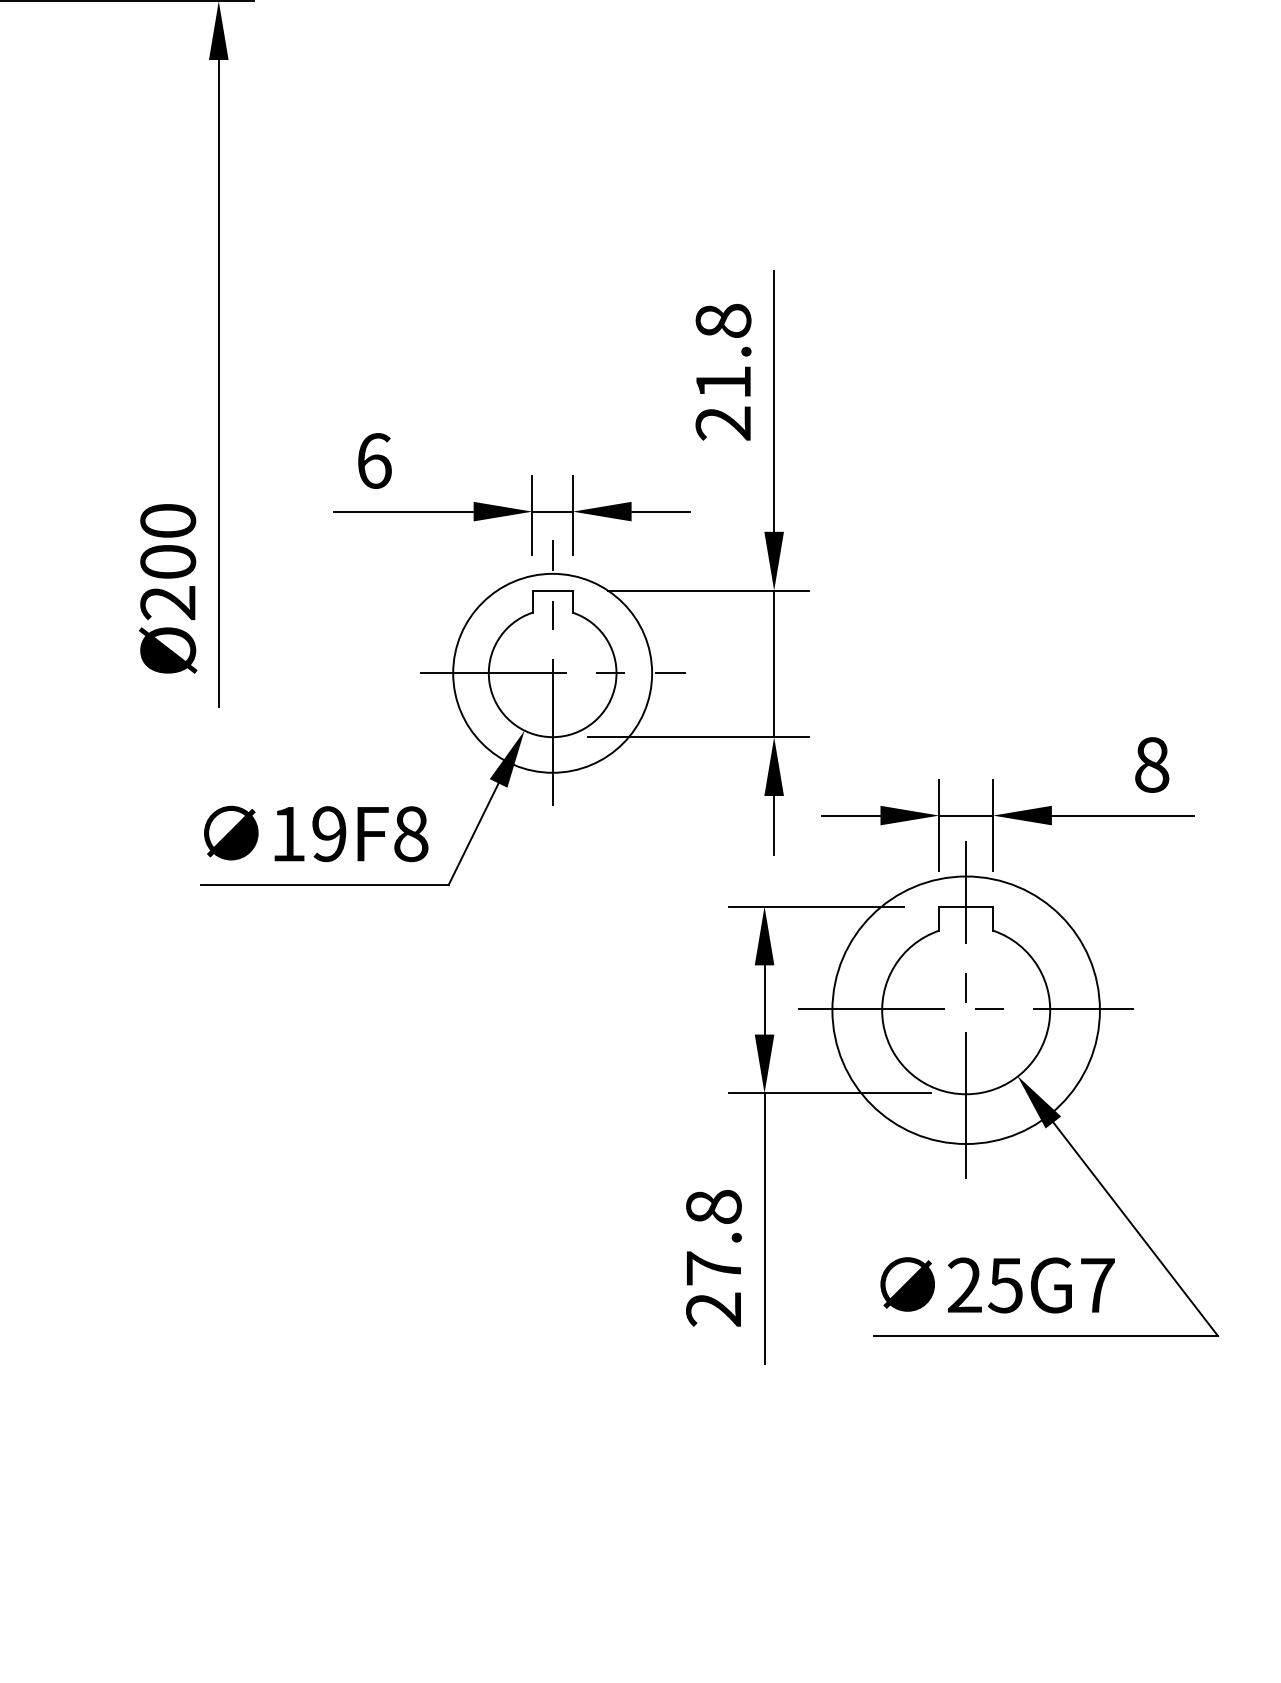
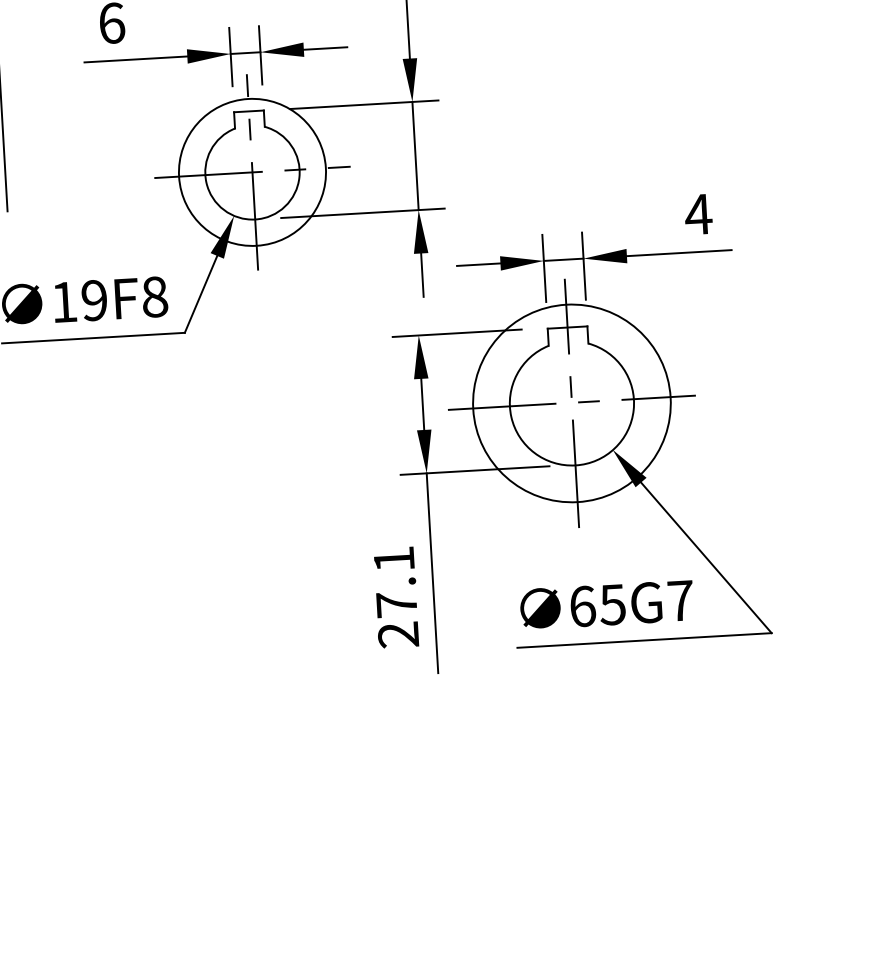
text: (1151, 764) -> (698, 214), 8 -> 4
text: (713, 1206) -> (393, 558), 27.8 -> 27.1
text: (964, 1285) -> (582, 606), 25G7 -> 65G7

